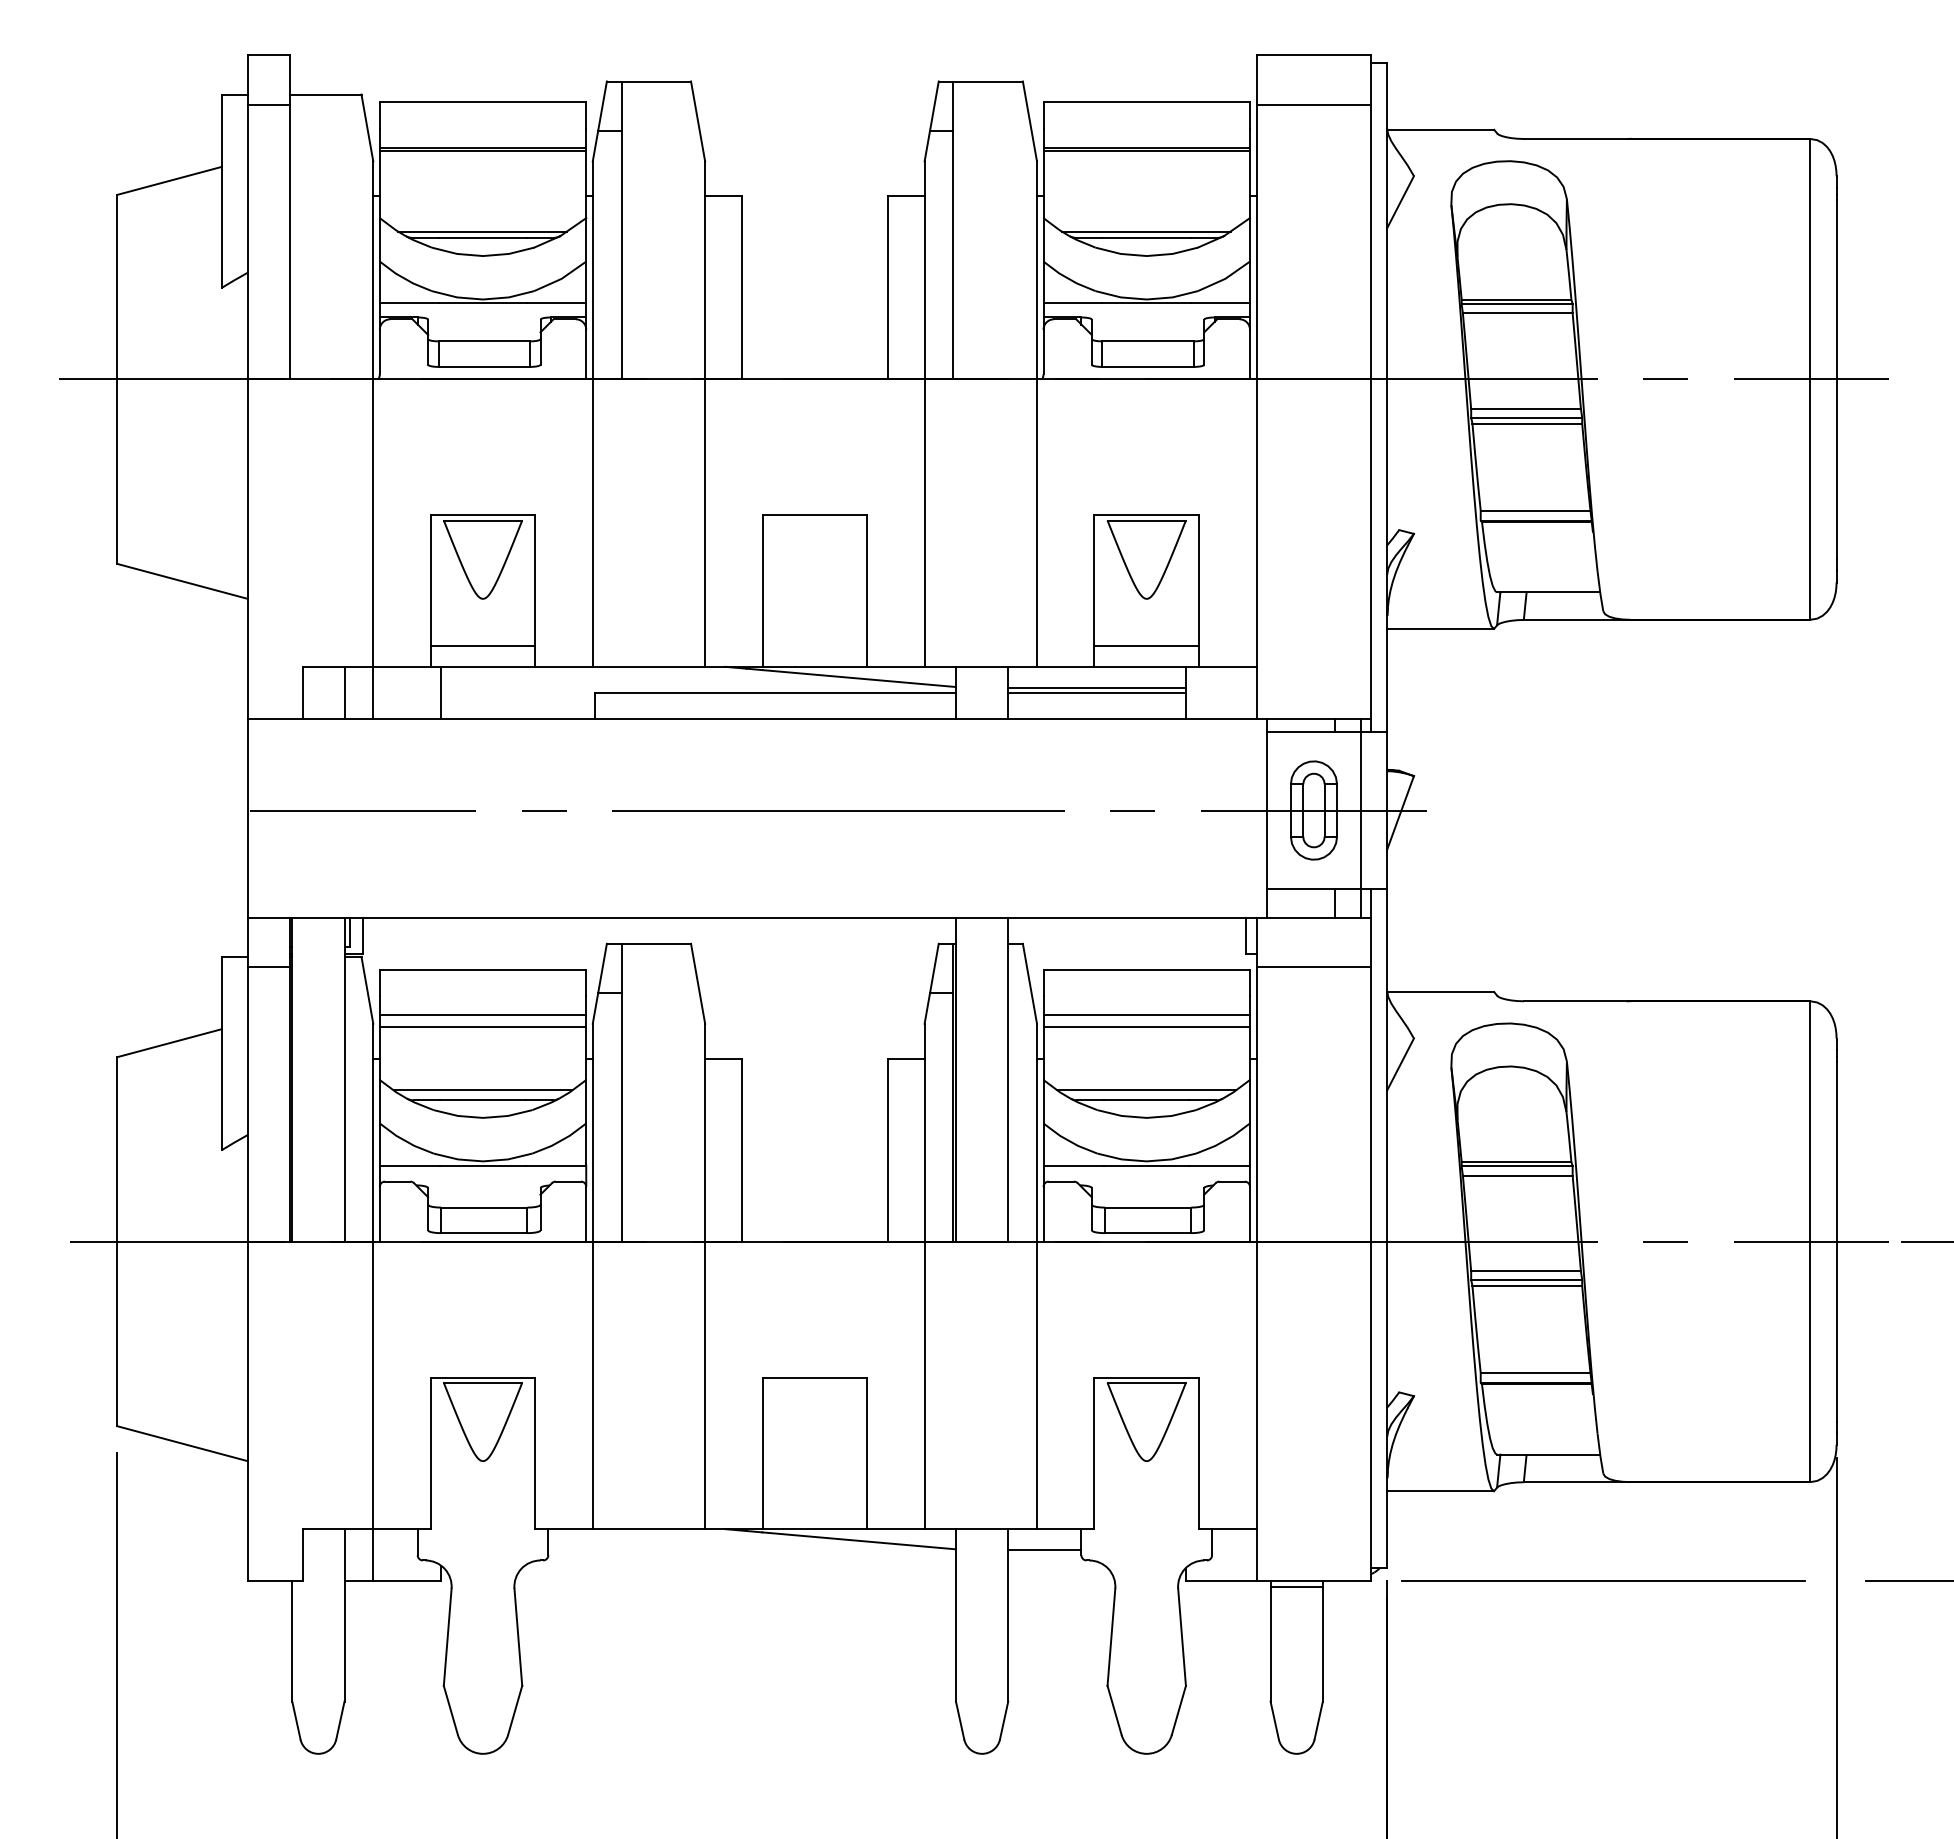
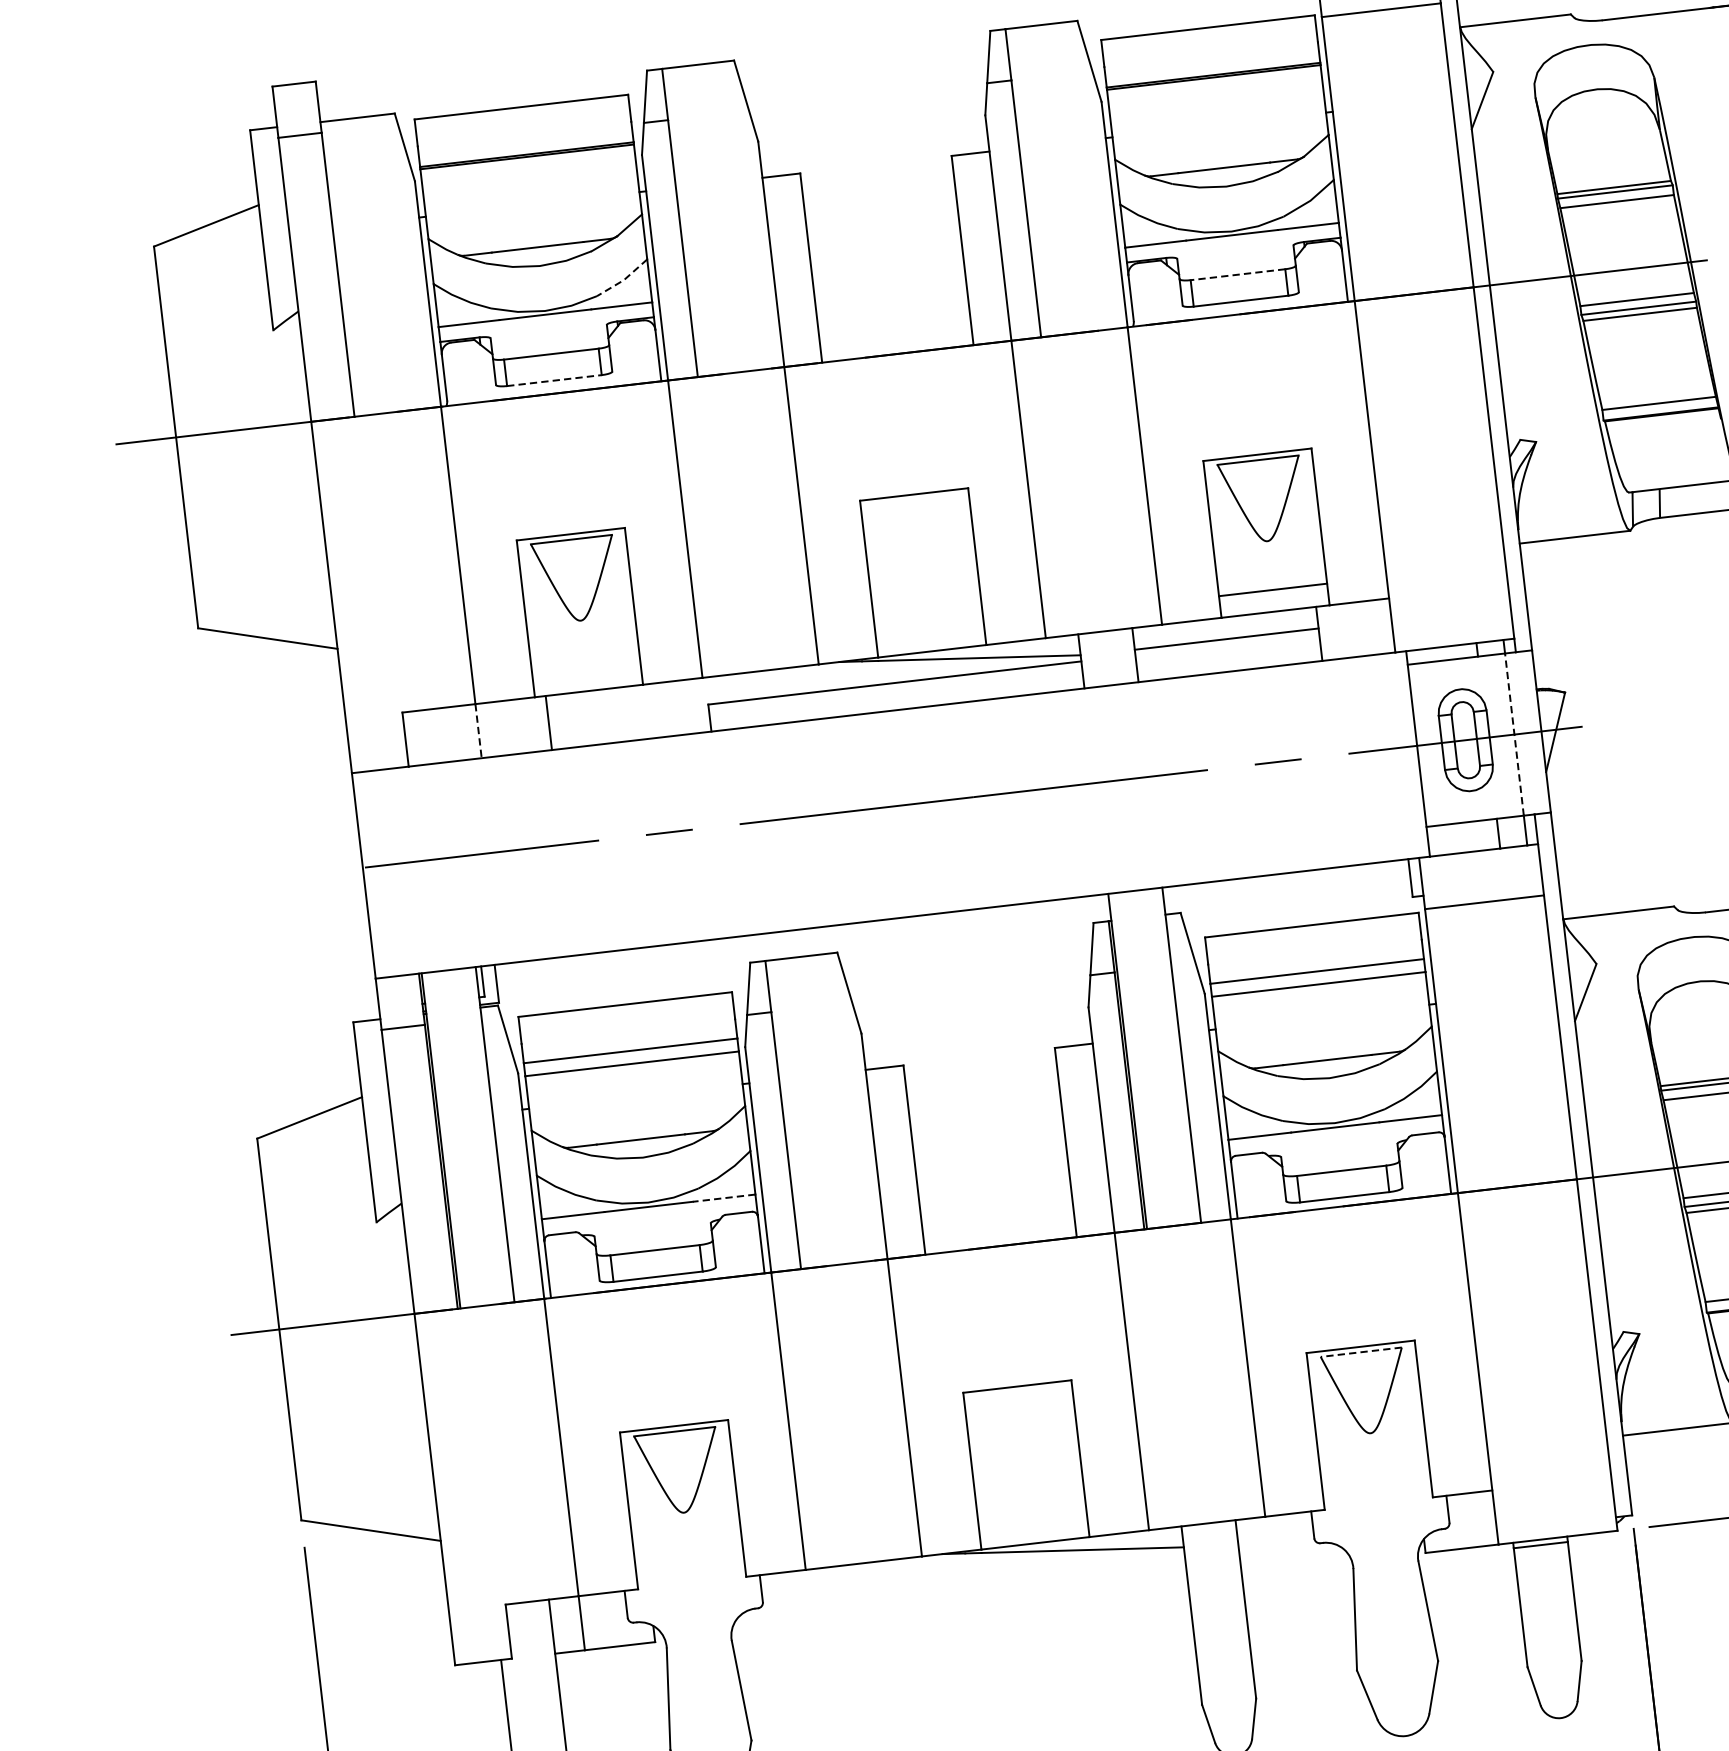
line: (482, 231) -> (536, 240), removed
line: (1145, 231) -> (1222, 161), removed
line: (561, 278) -> (623, 279), solid -> dashed
line: (1148, 341) -> (1238, 274), solid -> dashed
line: (484, 366) -> (554, 380), solid -> dashed
line: (482, 645) -> (585, 668), removed
line: (344, 692) -> (448, 734), removed
line: (1096, 692) -> (1226, 644), removed
line: (373, 693) -> (478, 731), solid -> dashed
line: (1361, 810) -> (1514, 734), solid -> dashed
line: (482, 1090) -> (639, 1129), removed
line: (1146, 1090) -> (1326, 1049), removed
line: (555, 1165) -> (723, 1198), solid -> dashed
line: (1146, 1382) -> (1360, 1351), solid -> dashed
line: (1044, 1550) -> (1275, 1537), removed

